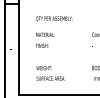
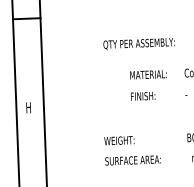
text: (54, 18) -> (139, 43), moved
text: (45, 39) -> (148, 83), moved
text: (50, 73) -> (132, 150), moved

